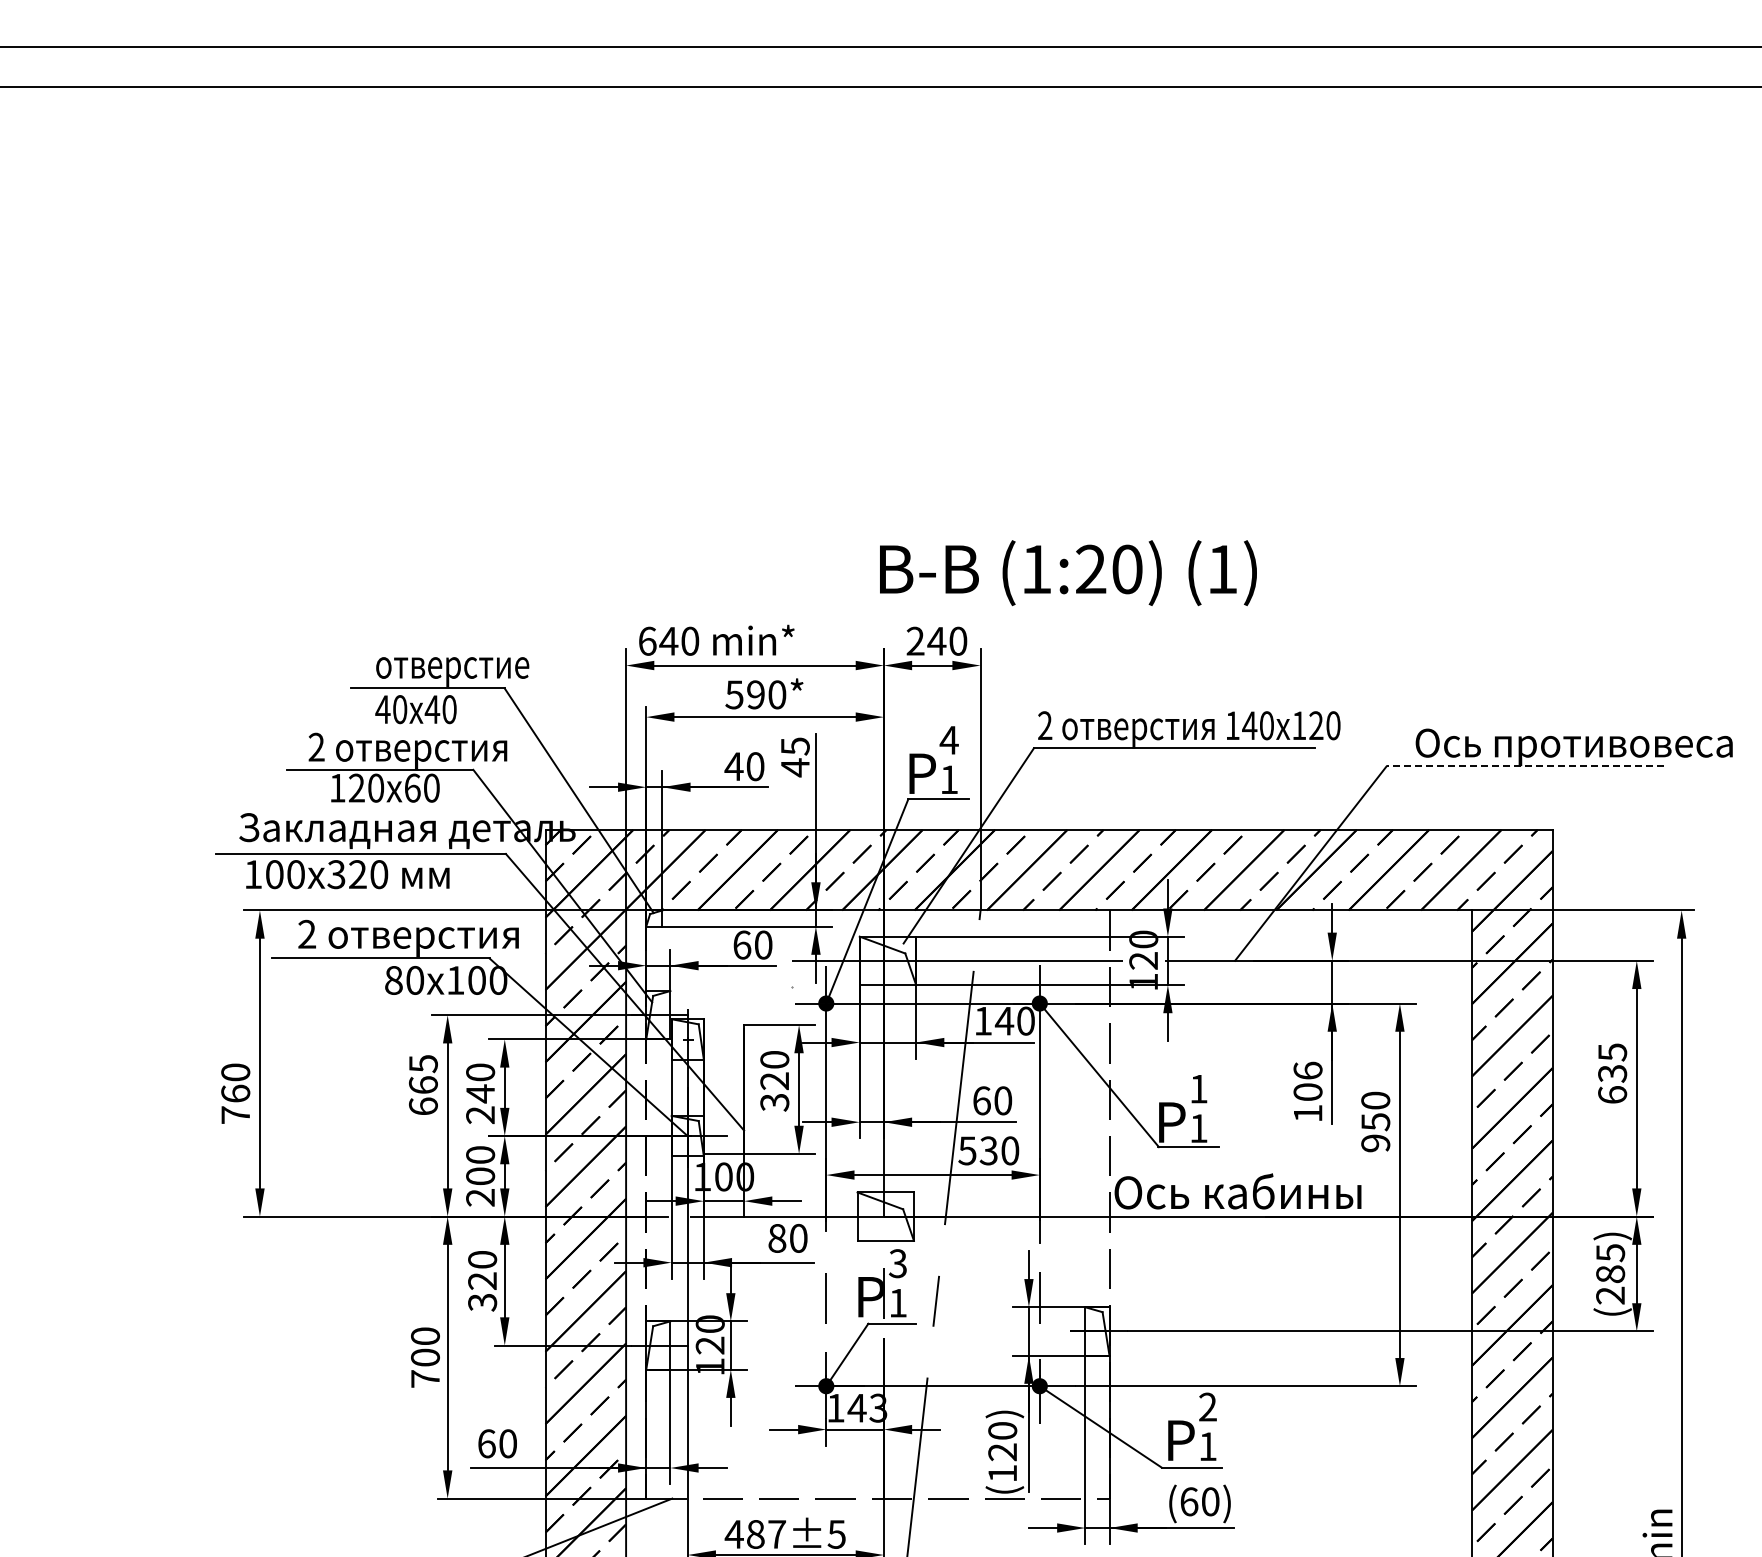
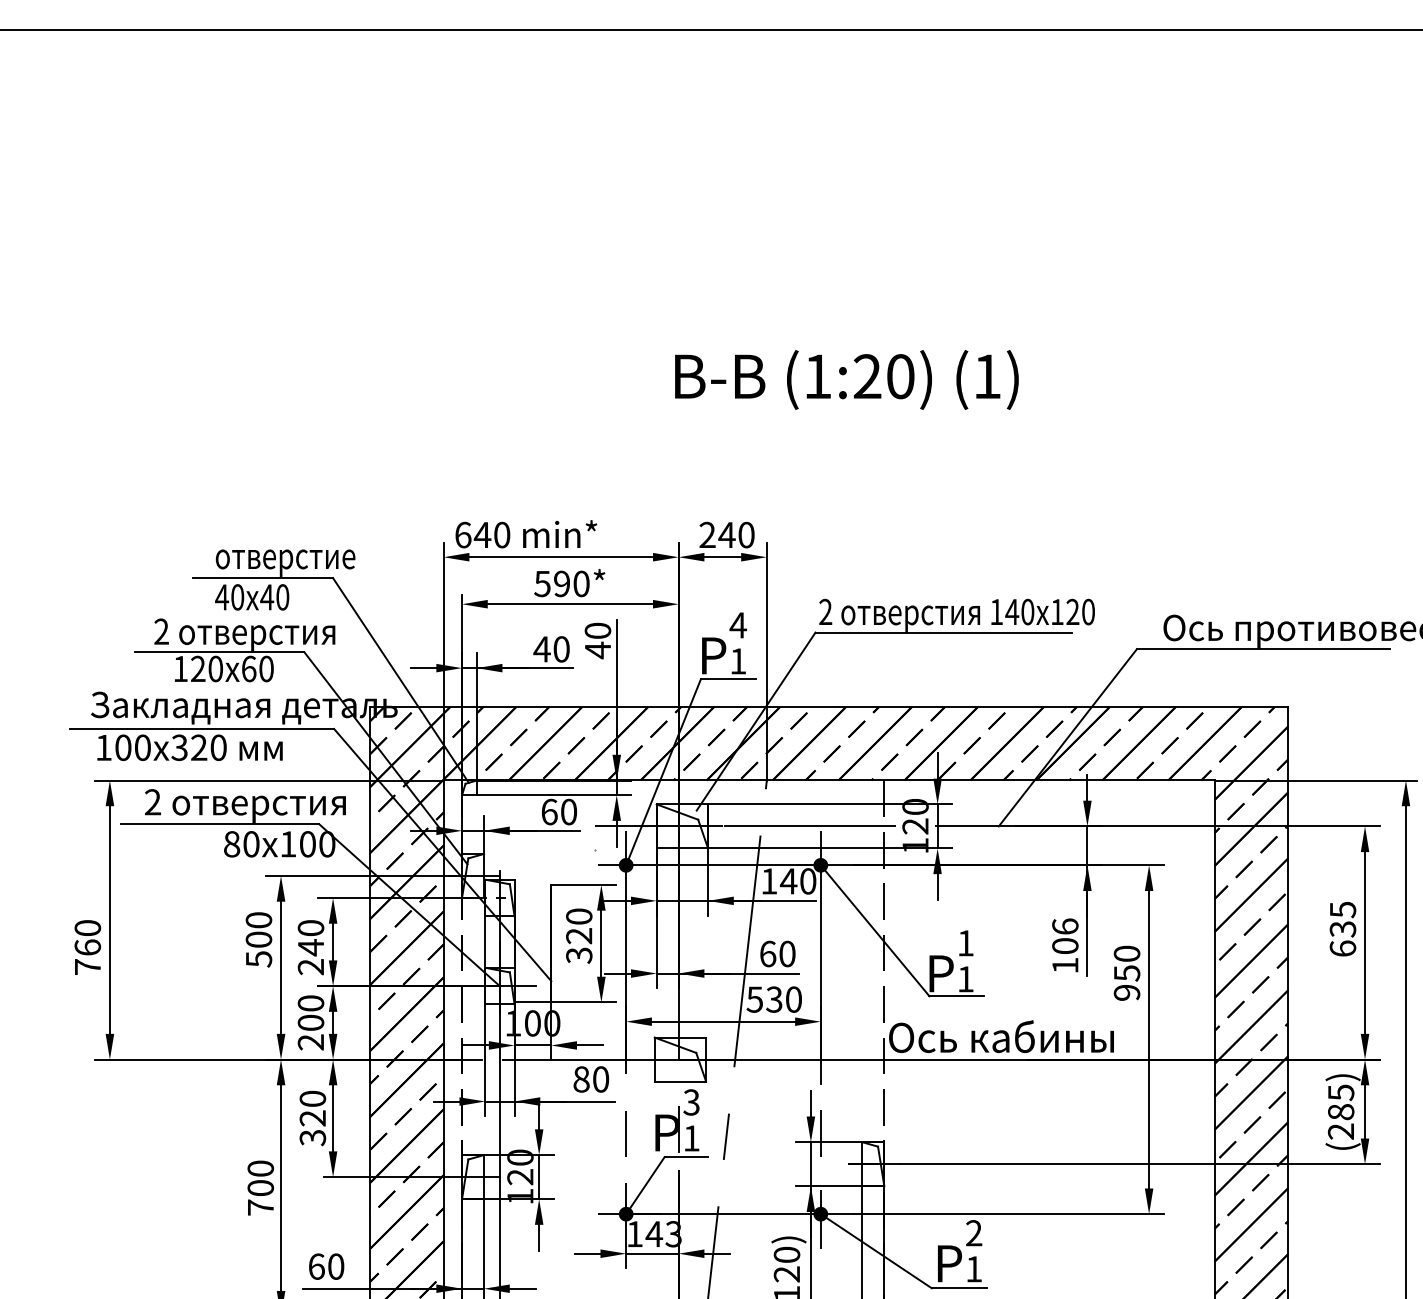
text: (1068, 573) -> (846, 380), moved
text: (794, 746) -> (597, 631), 45 -> 40
line: (1525, 766) -> (1263, 649), dashed -> solid
text: (423, 1085) -> (258, 940), 665 -> 500

